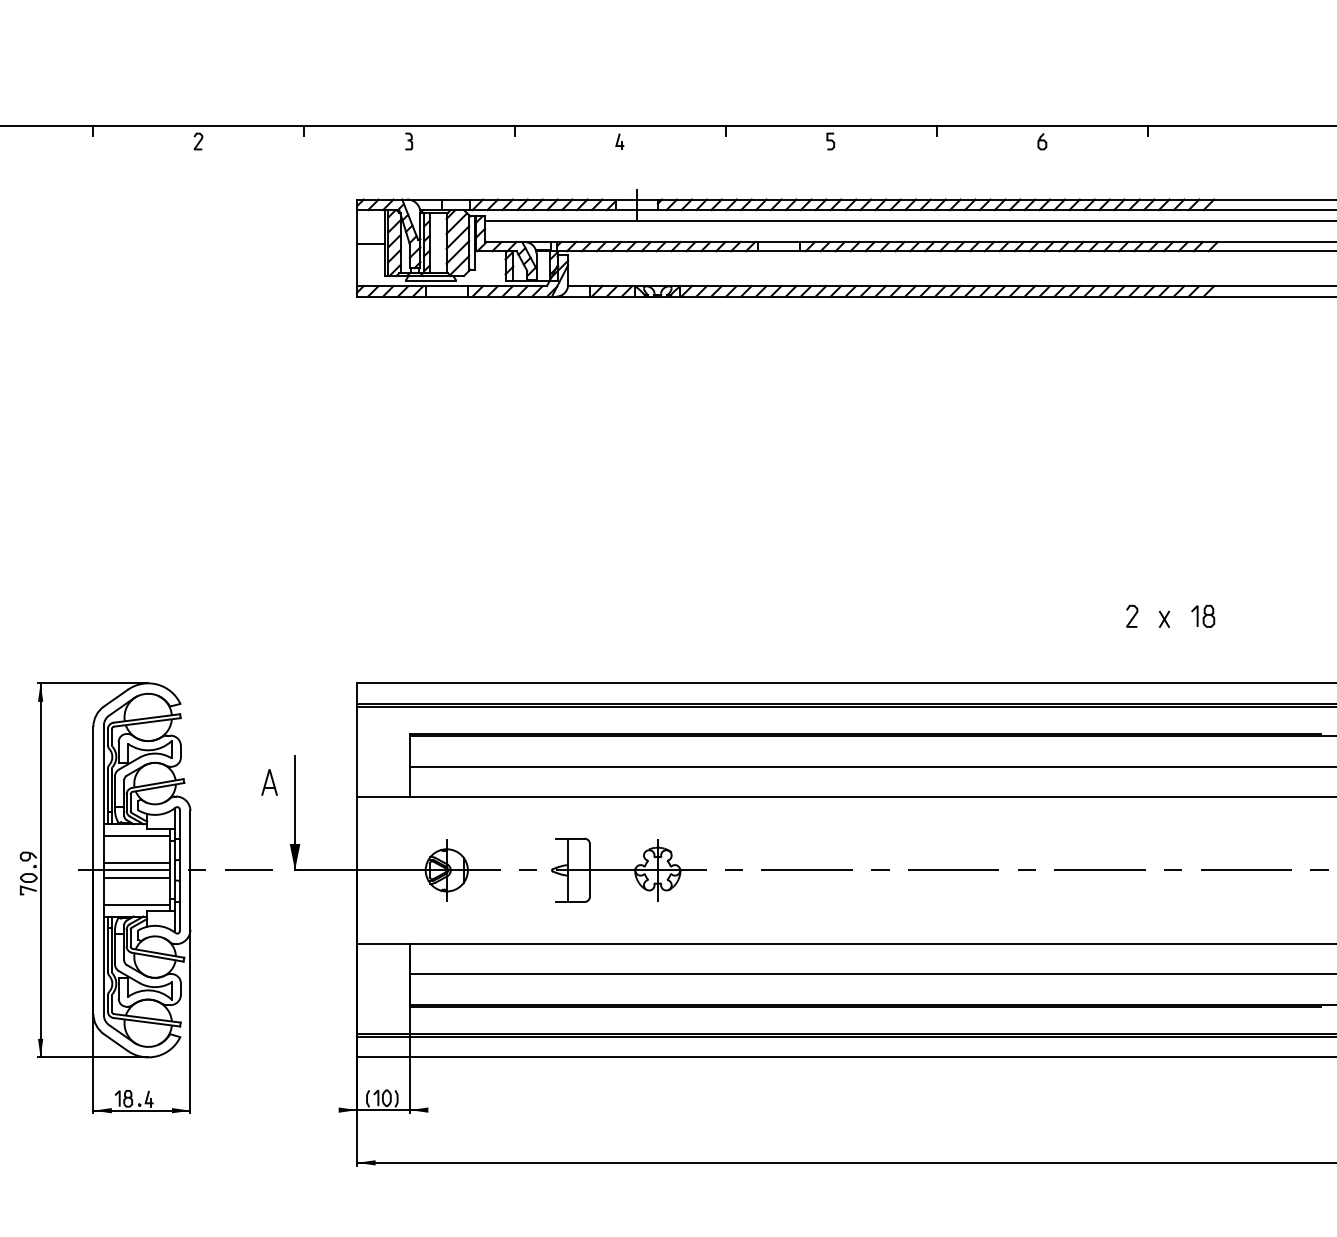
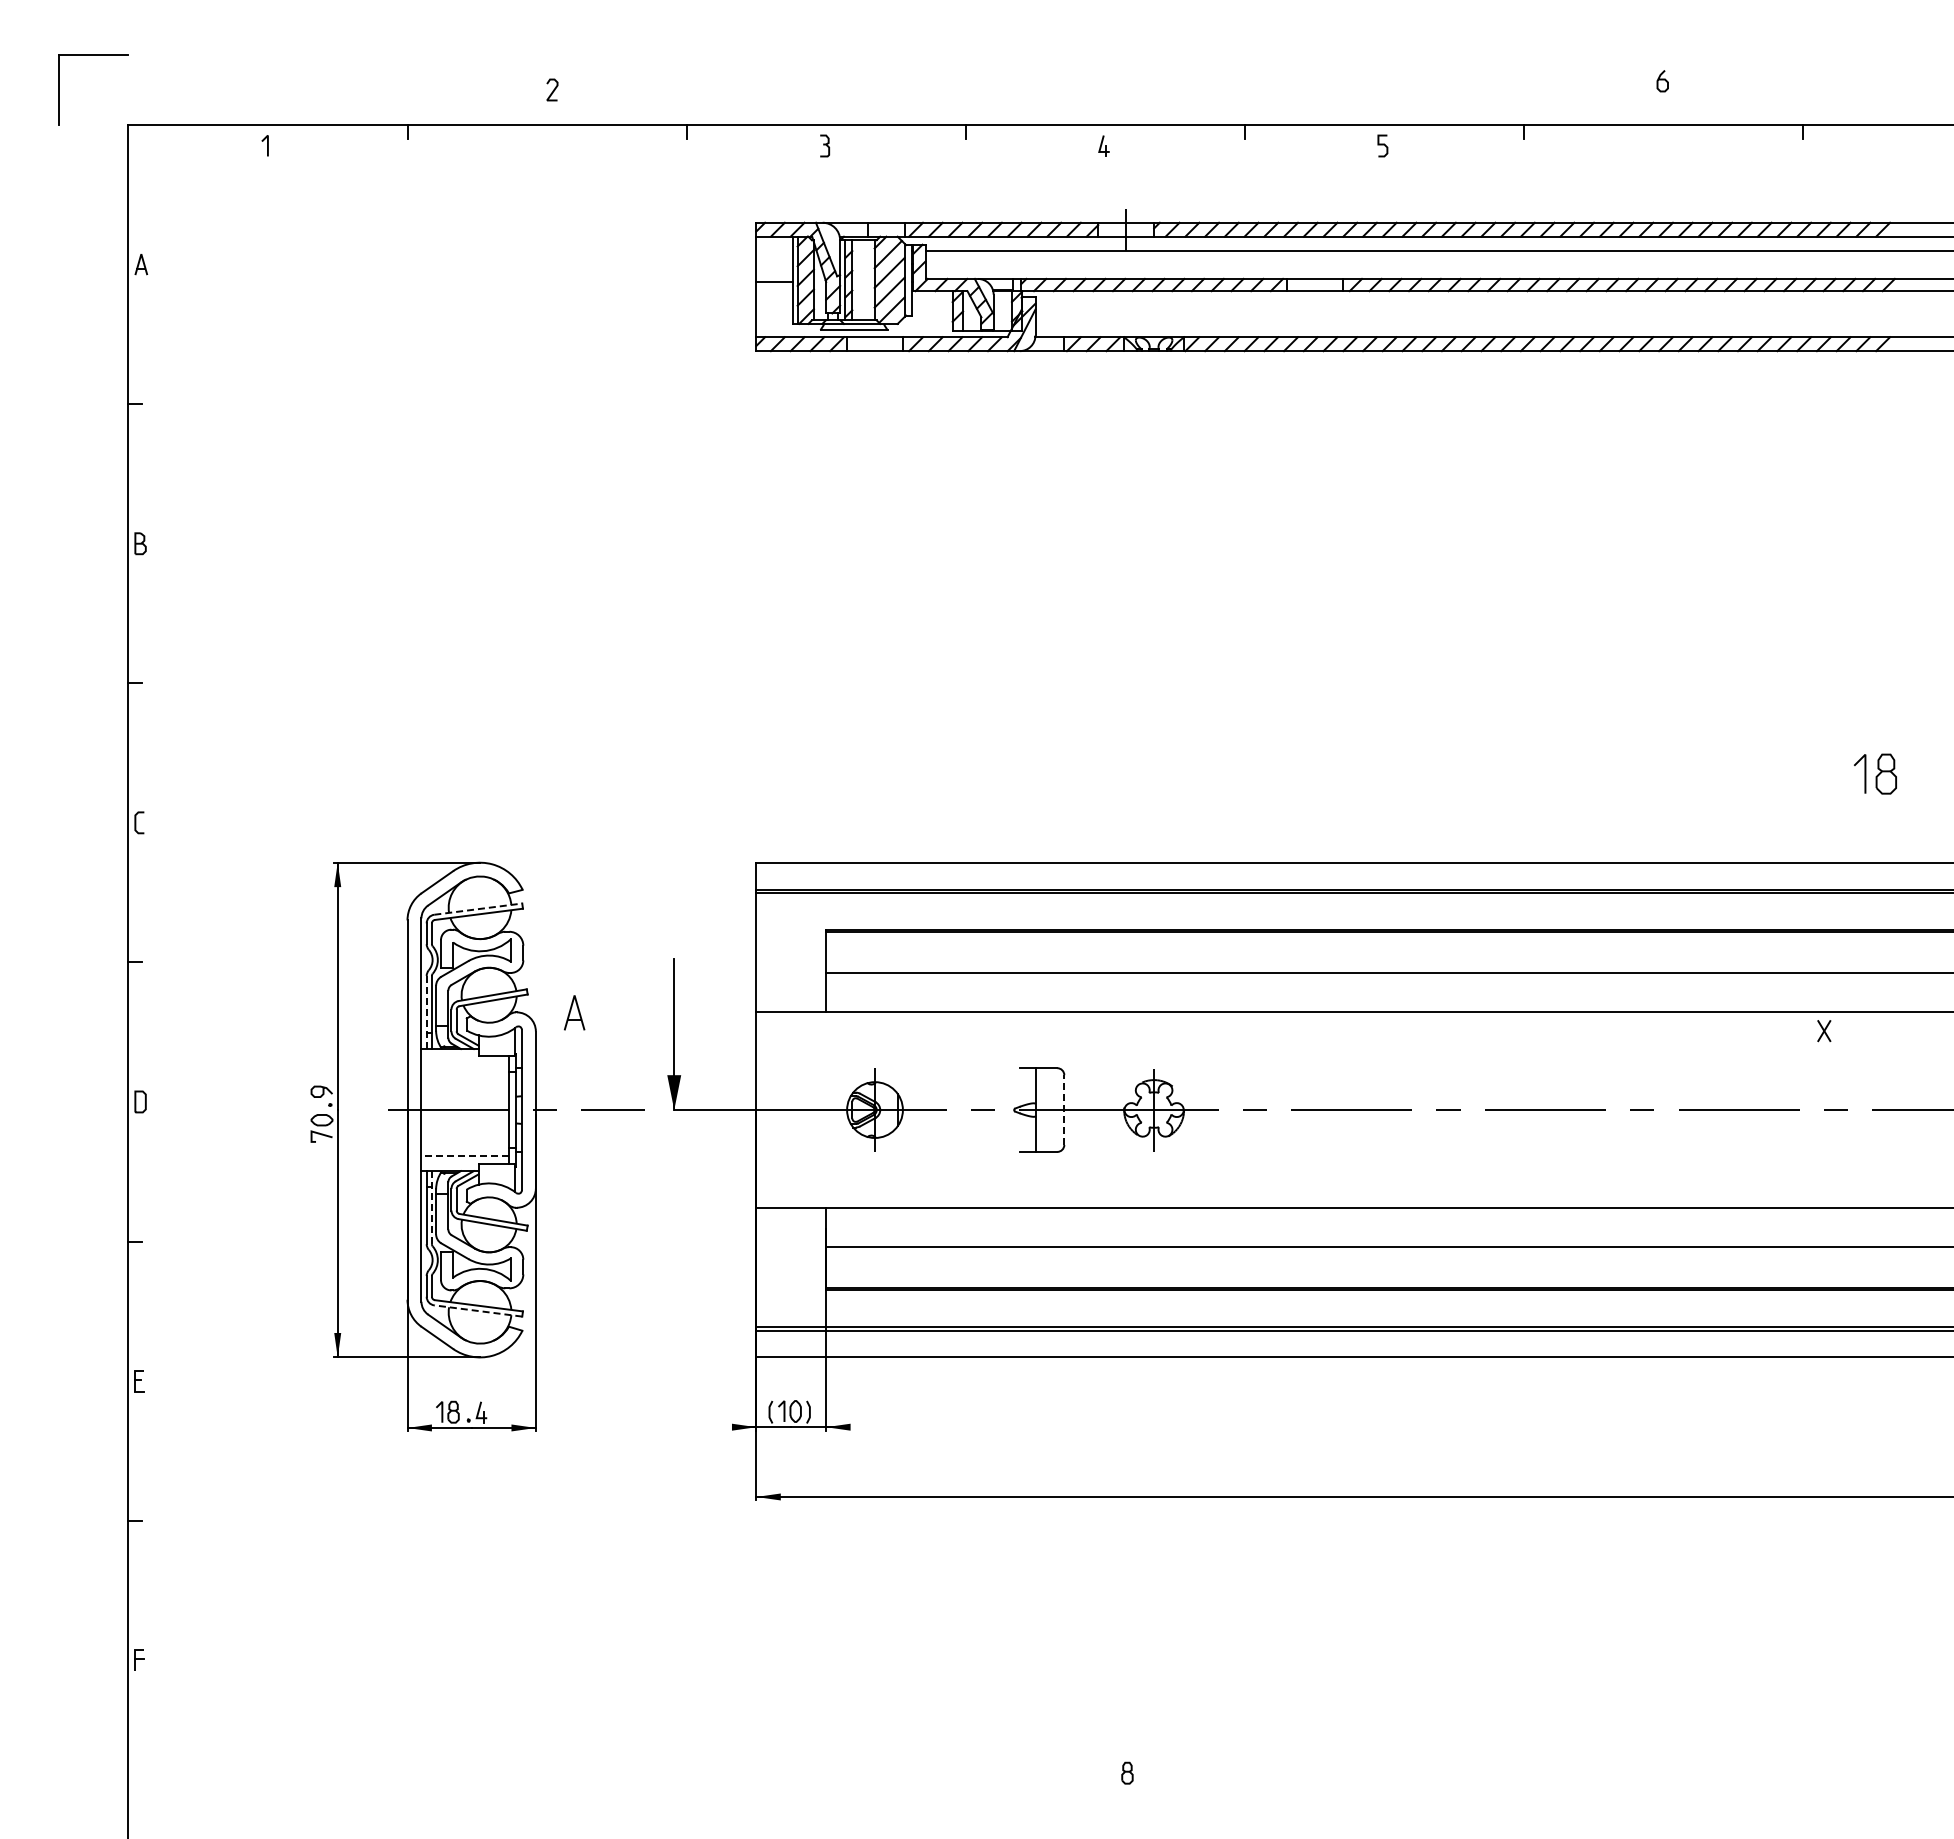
curve: (199, 141) -> (553, 89), moved
curve: (1042, 141) -> (1662, 80), moved
part: (1202, 615) -> (1874, 773), size x1.4
curve: (1132, 616) -> (1782, 774), removed
part: (1164, 619) -> (1824, 1031), moved
line: (147, 718) -> (478, 909), solid -> dashed
part: (269, 782) -> (574, 1012), moved
line: (107, 796) -> (426, 1012), solid -> dashed
line: (136, 835) -> (464, 1064), removed
line: (136, 862) -> (464, 1099), removed
line: (590, 870) -> (1064, 1110), solid -> dashed
line: (136, 878) -> (464, 1120), removed
line: (137, 905) -> (465, 1156), solid -> dashed
line: (111, 944) -> (431, 1207), solid -> dashed
line: (146, 1021) -> (477, 1310), solid -> dashed

